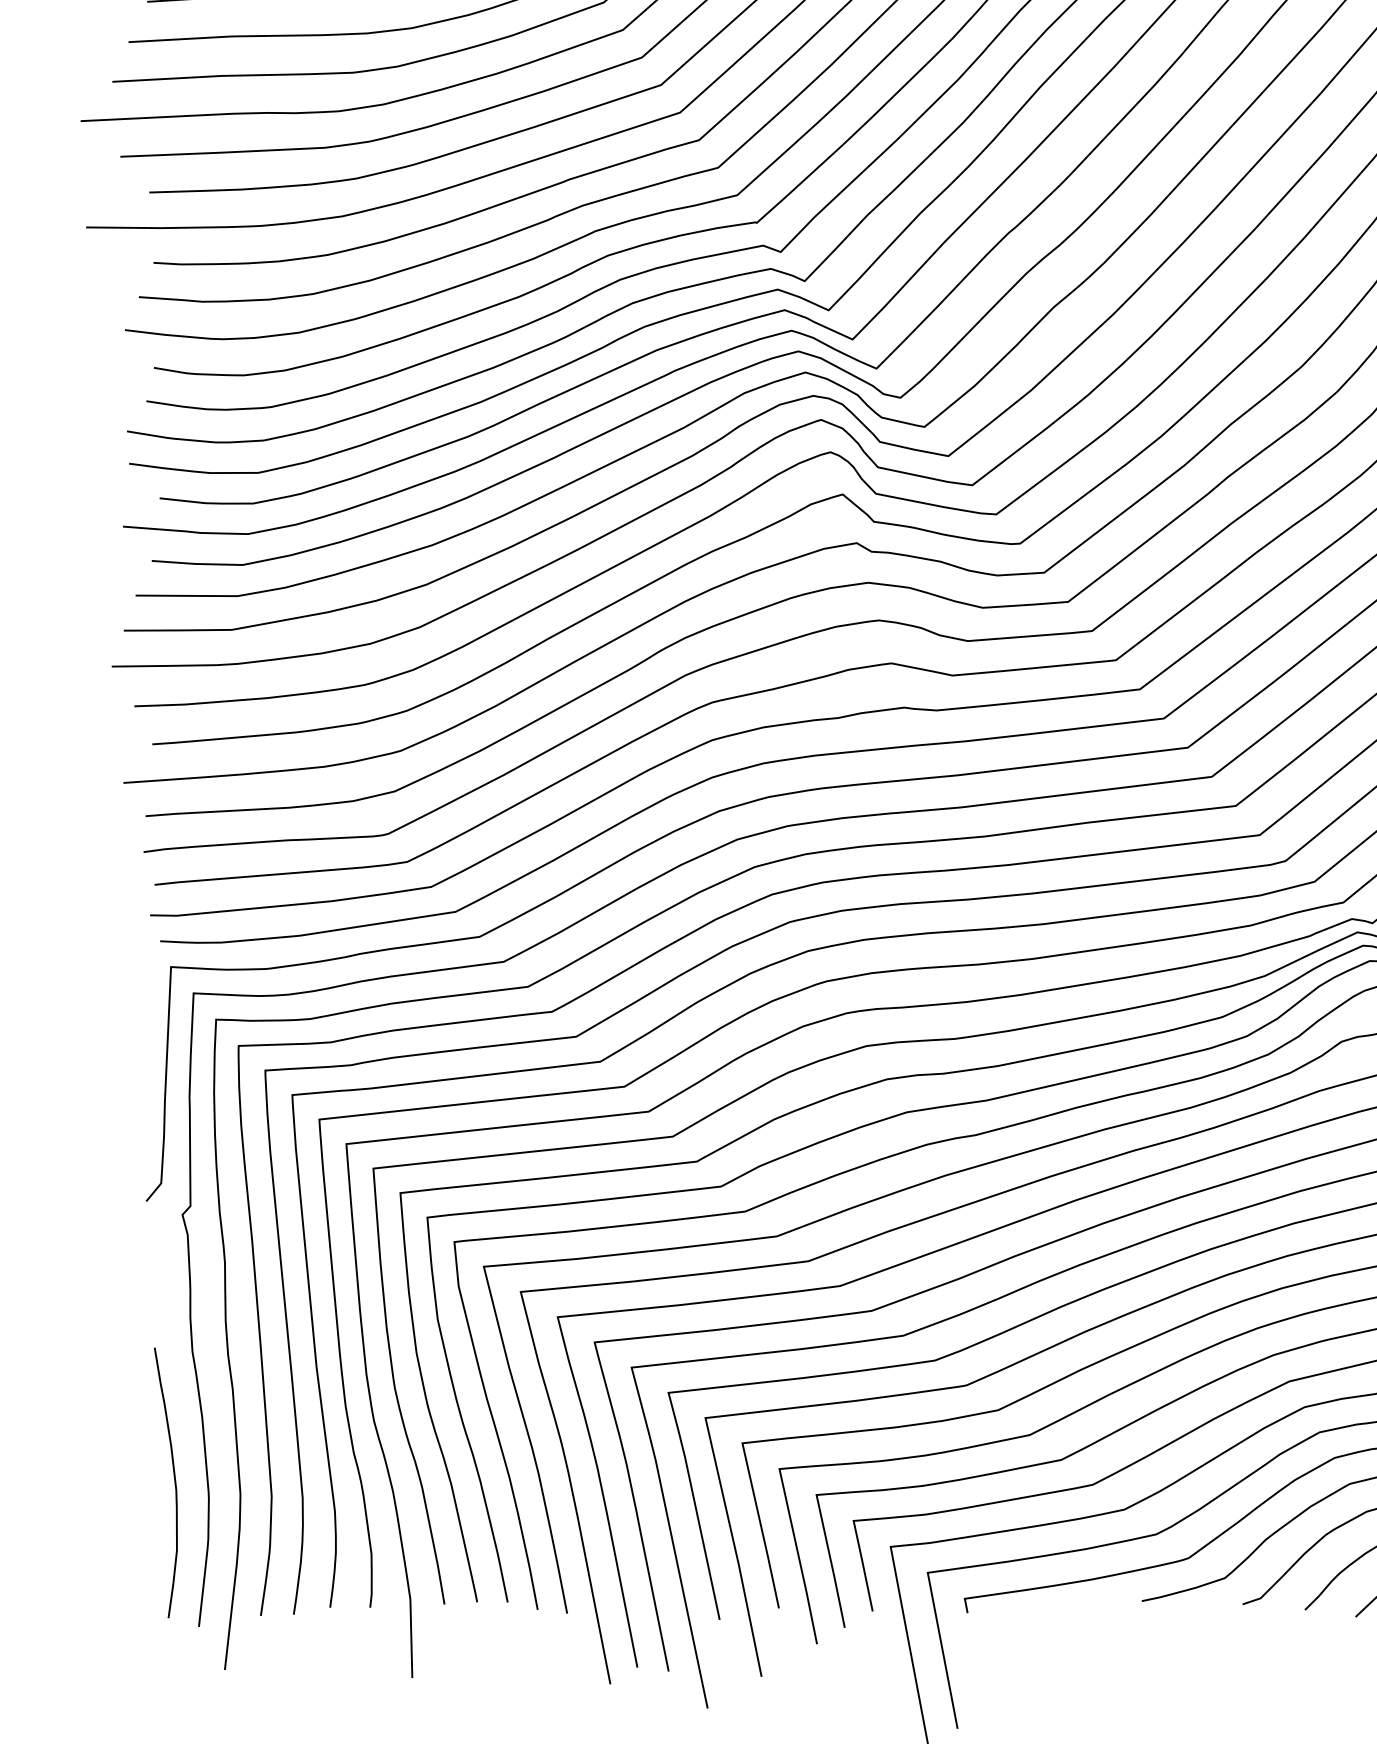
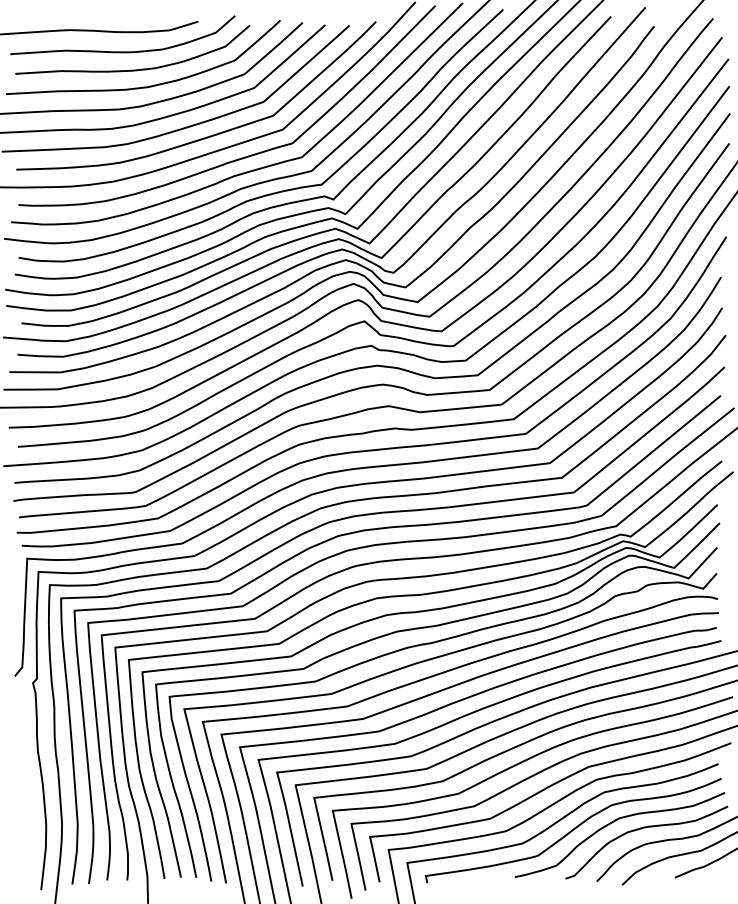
curve: (173, 1482) -> (28, 817), removed

